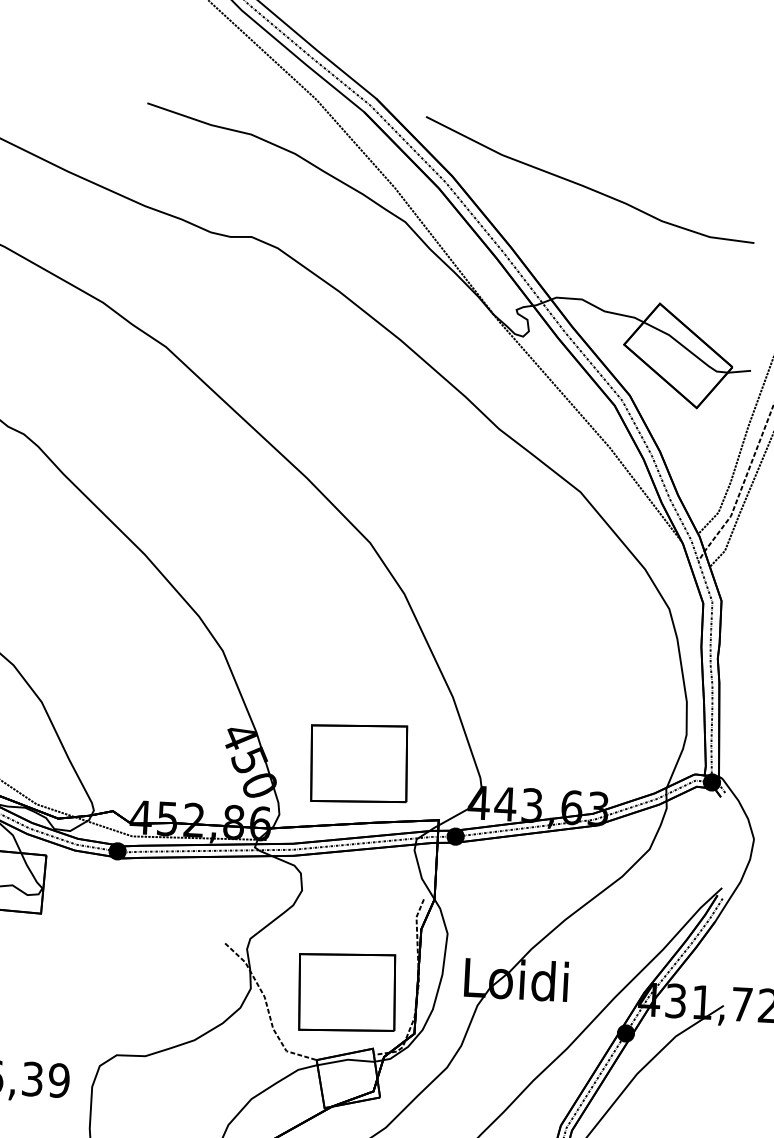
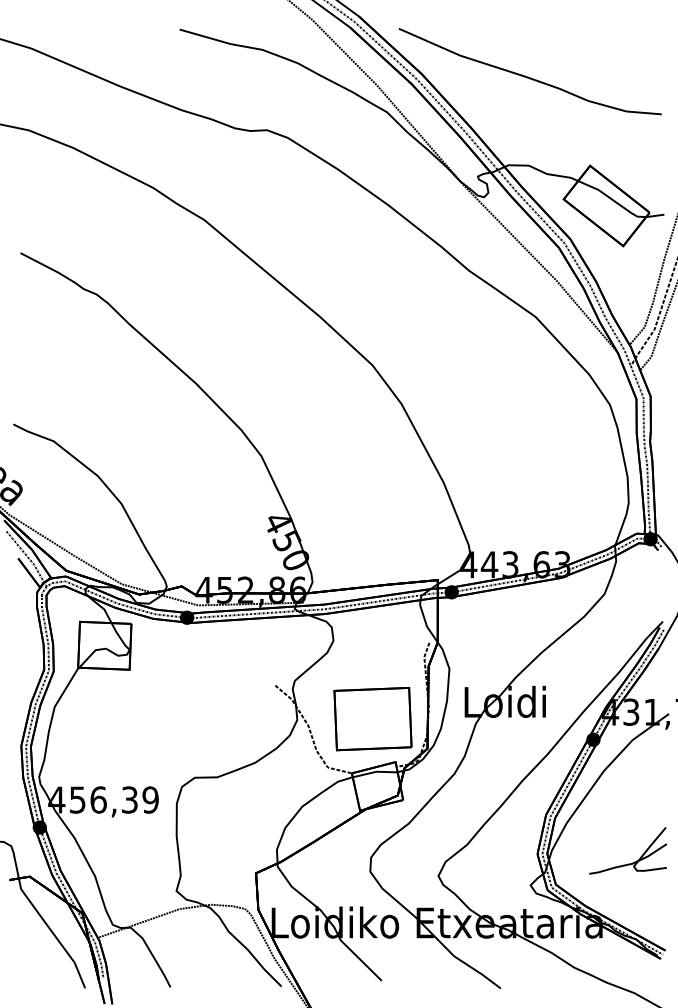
part: (358, 762) -> (372, 538), removed

